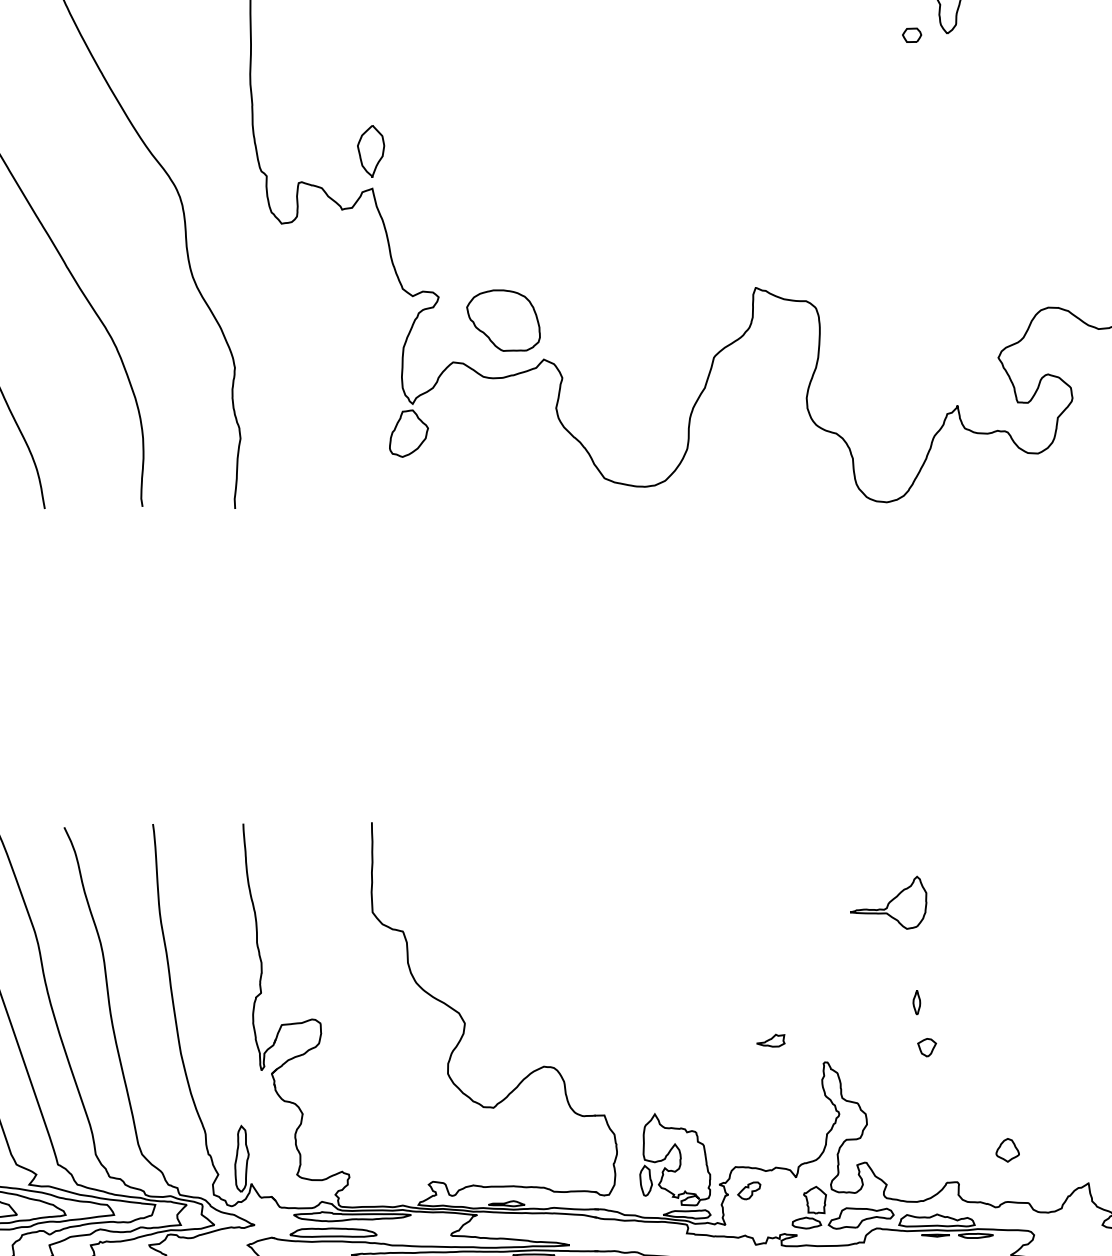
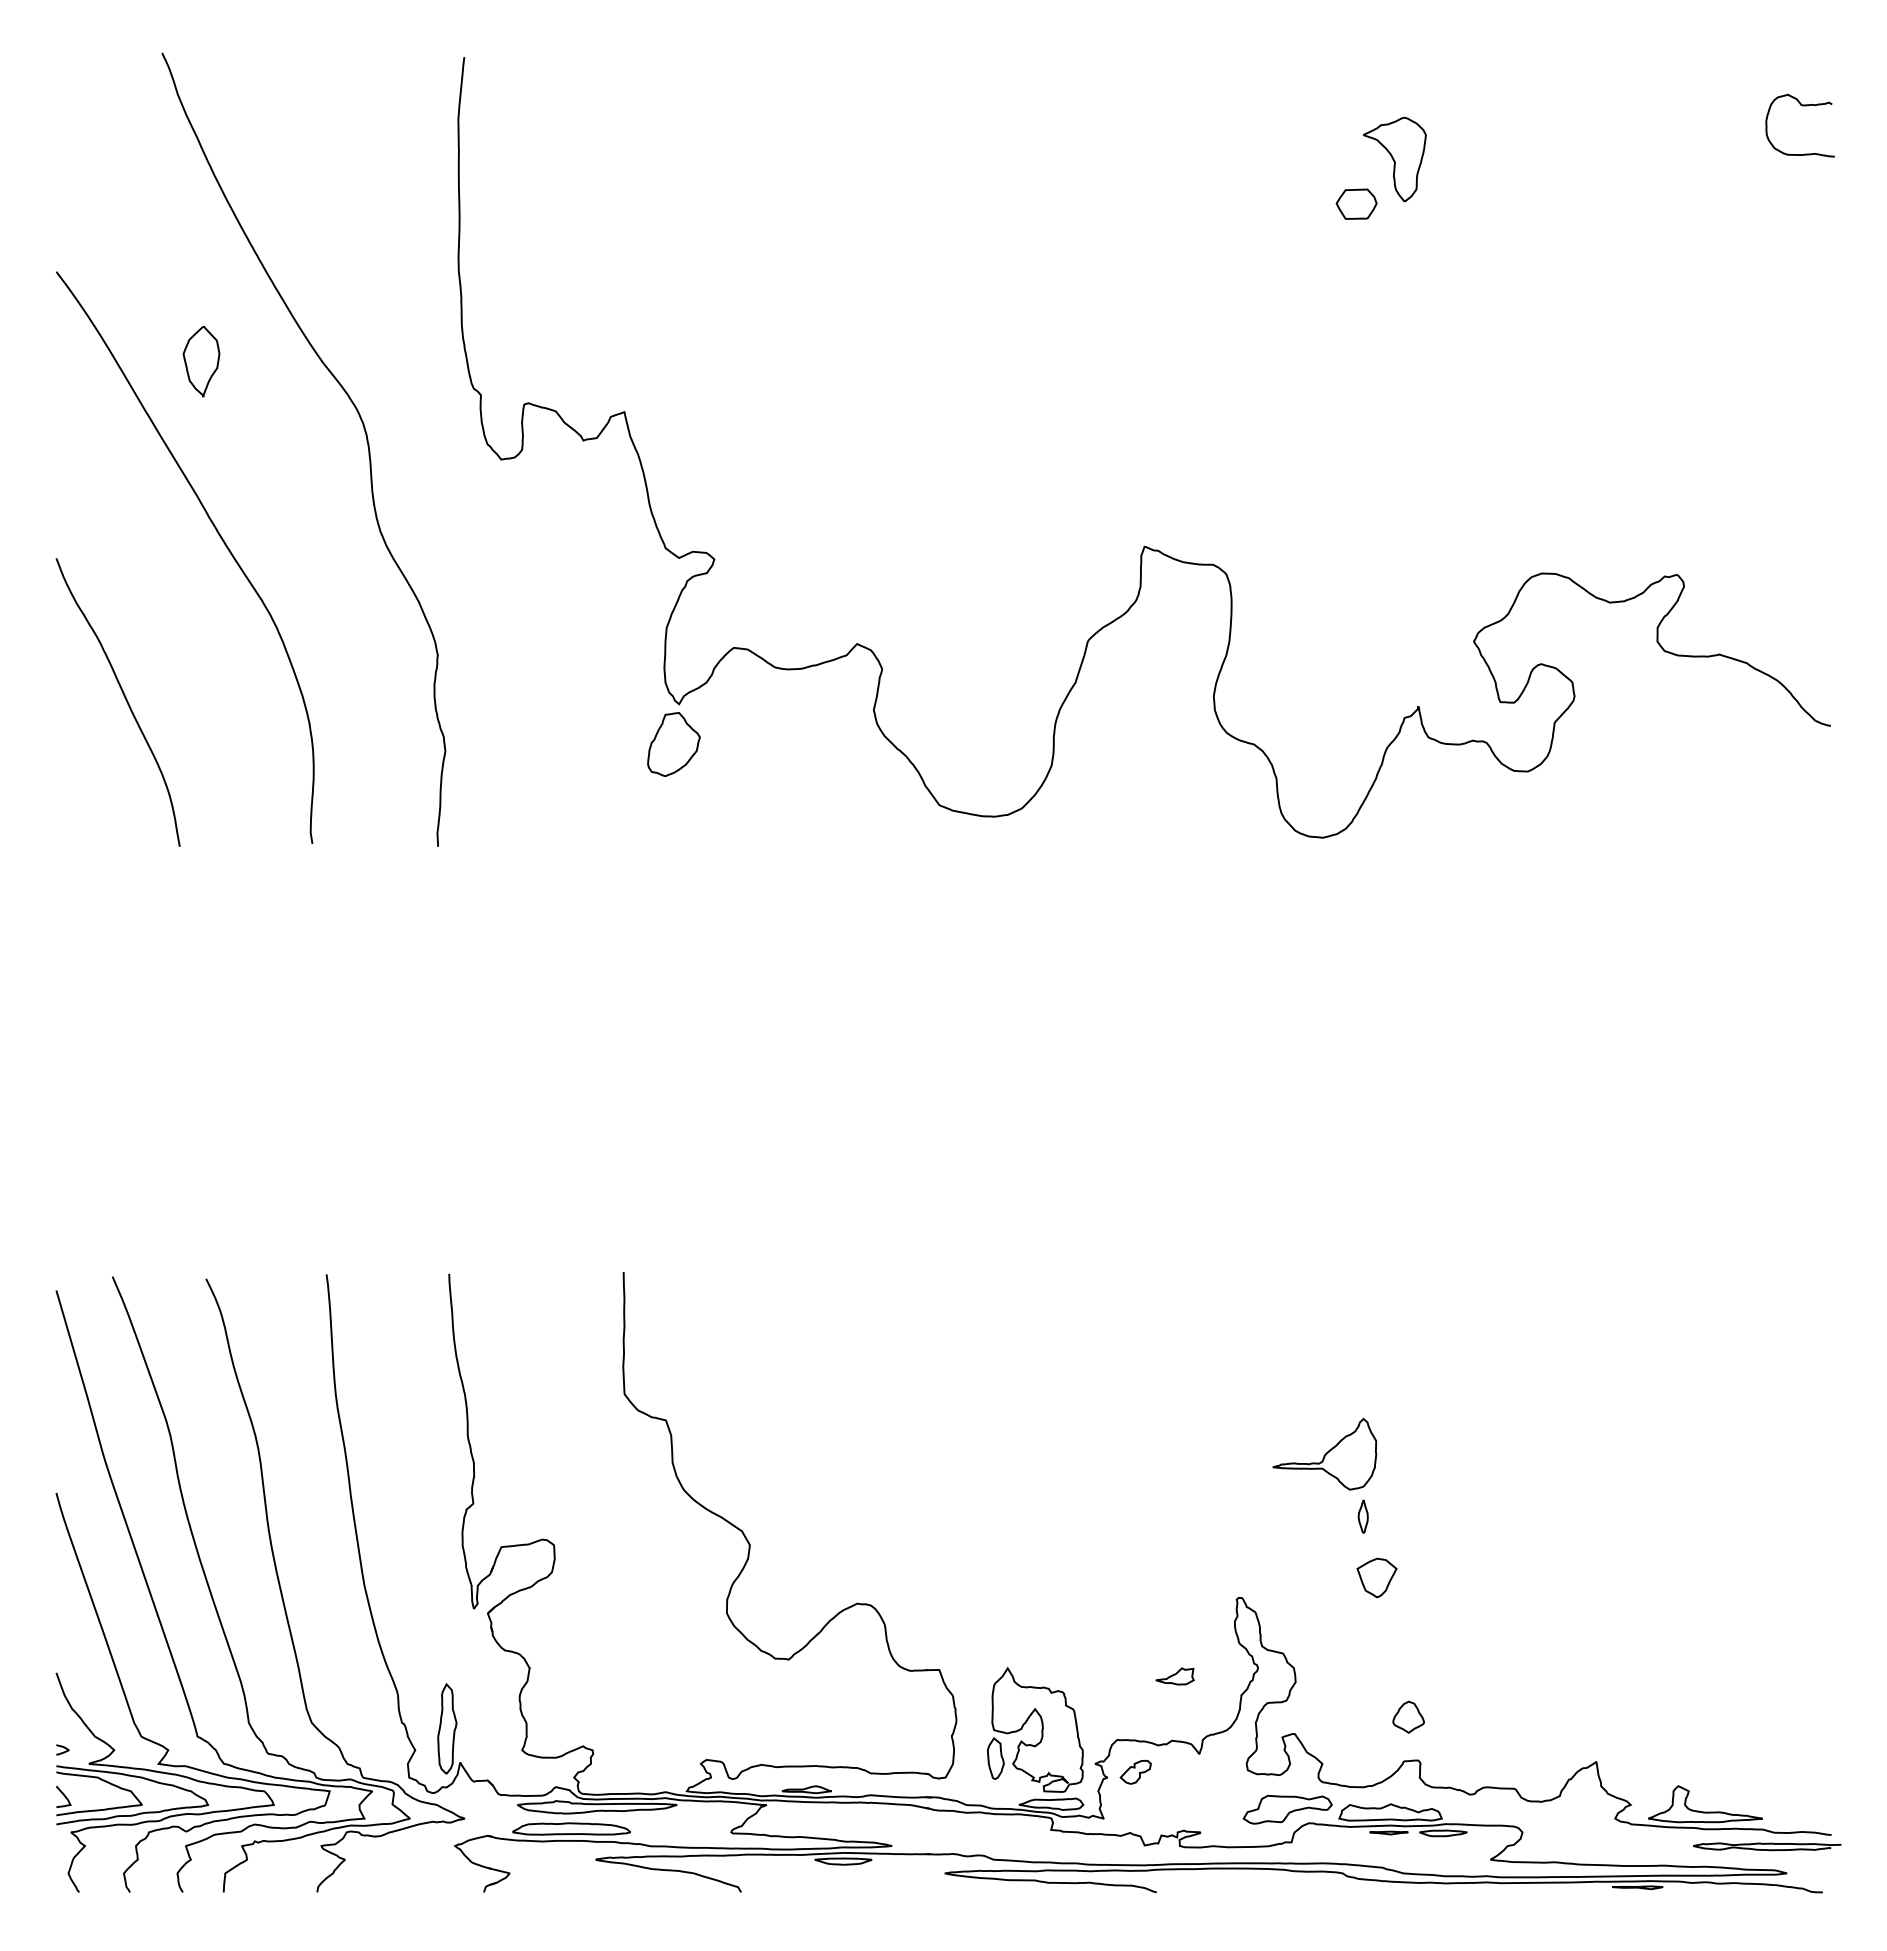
part: (911, 35) -> (1356, 203), size x1.6
part: (371, 151) -> (201, 361), moved
part: (503, 320) -> (802, 591), removed
part: (888, 902) -> (1324, 1453), moved
part: (770, 1040) -> (1174, 1676), moved
part: (927, 1047) -> (1377, 1577), size x1.6
part: (1007, 1149) -> (1408, 1716), moved
part: (808, 1207) -> (1216, 1794), removed

